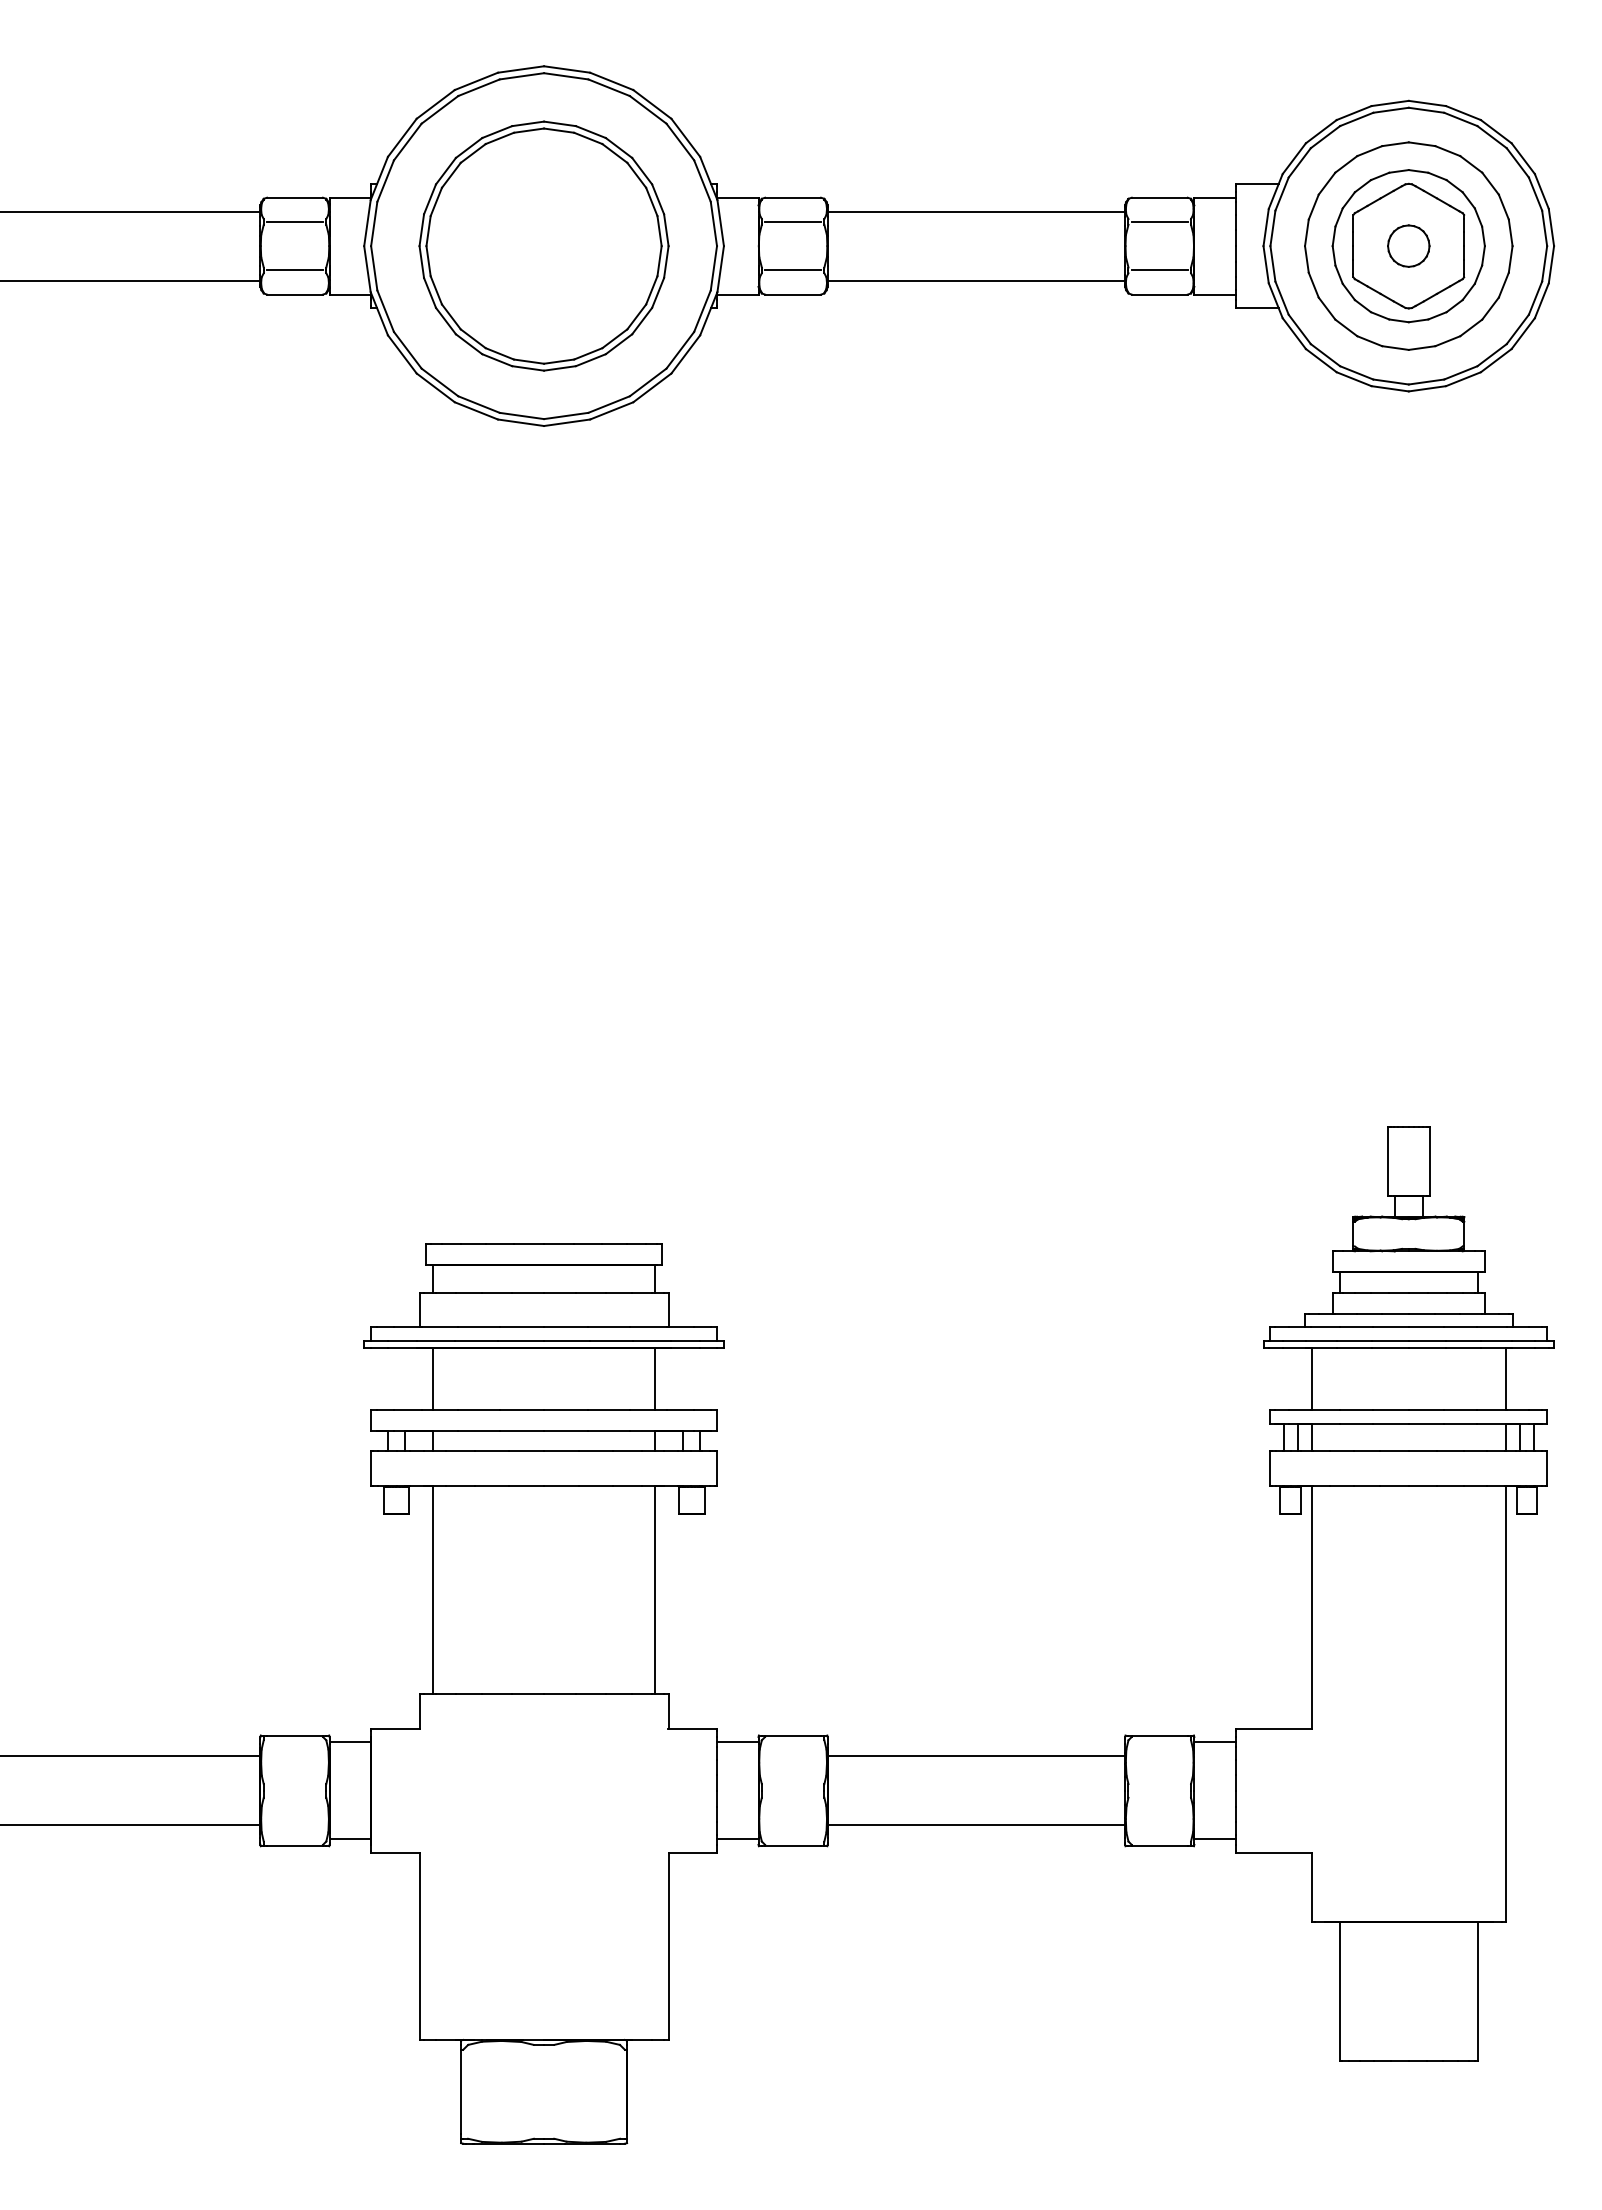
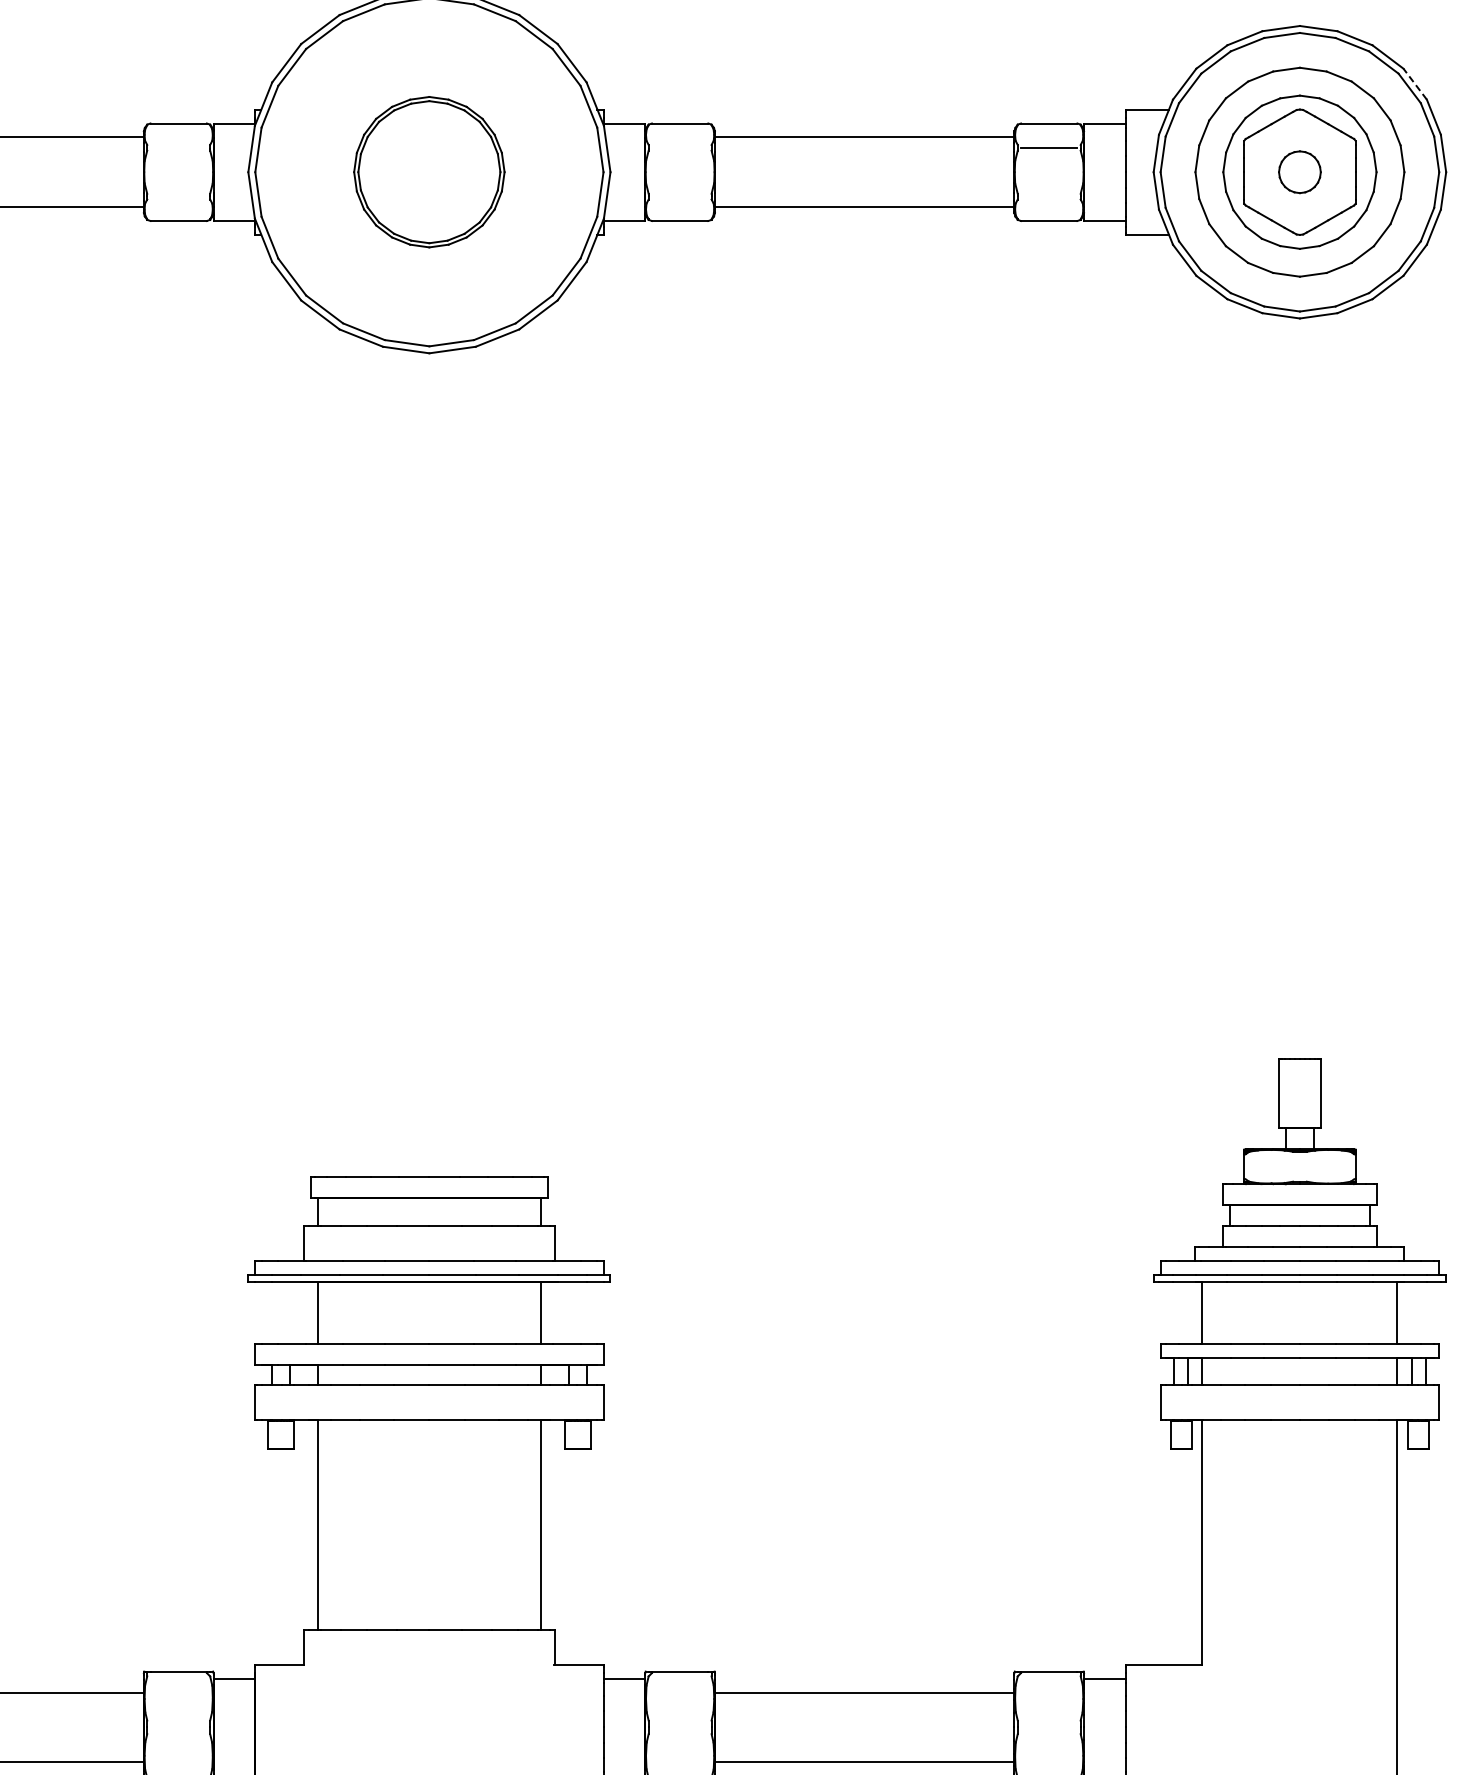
line: (1522, 158) -> (1414, 84), solid -> dashed
line: (295, 221) -> (179, 147), removed
line: (793, 221) -> (680, 147), removed
part: (543, 245) -> (428, 171), size x0.6
line: (295, 270) -> (179, 196), removed
line: (793, 270) -> (680, 196), removed
line: (1159, 270) -> (1048, 196), removed

